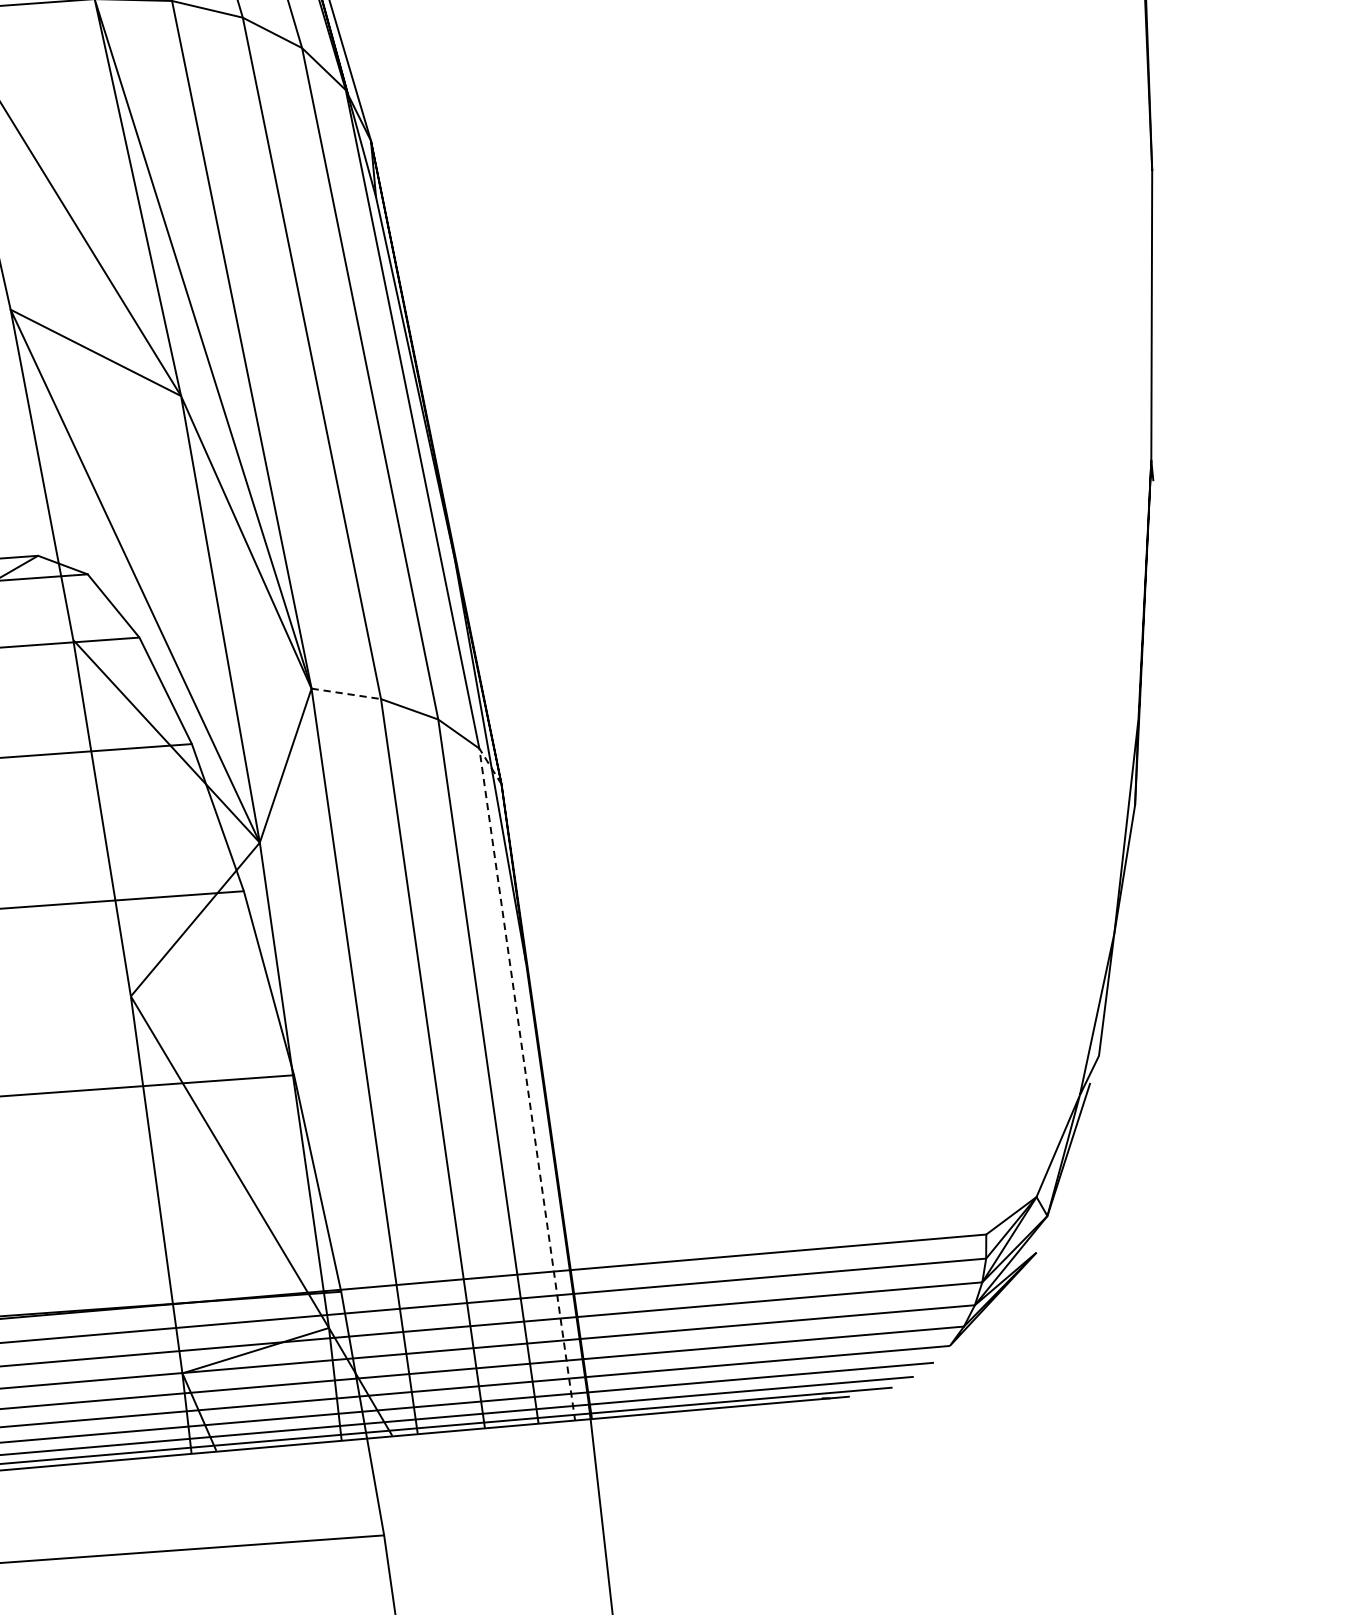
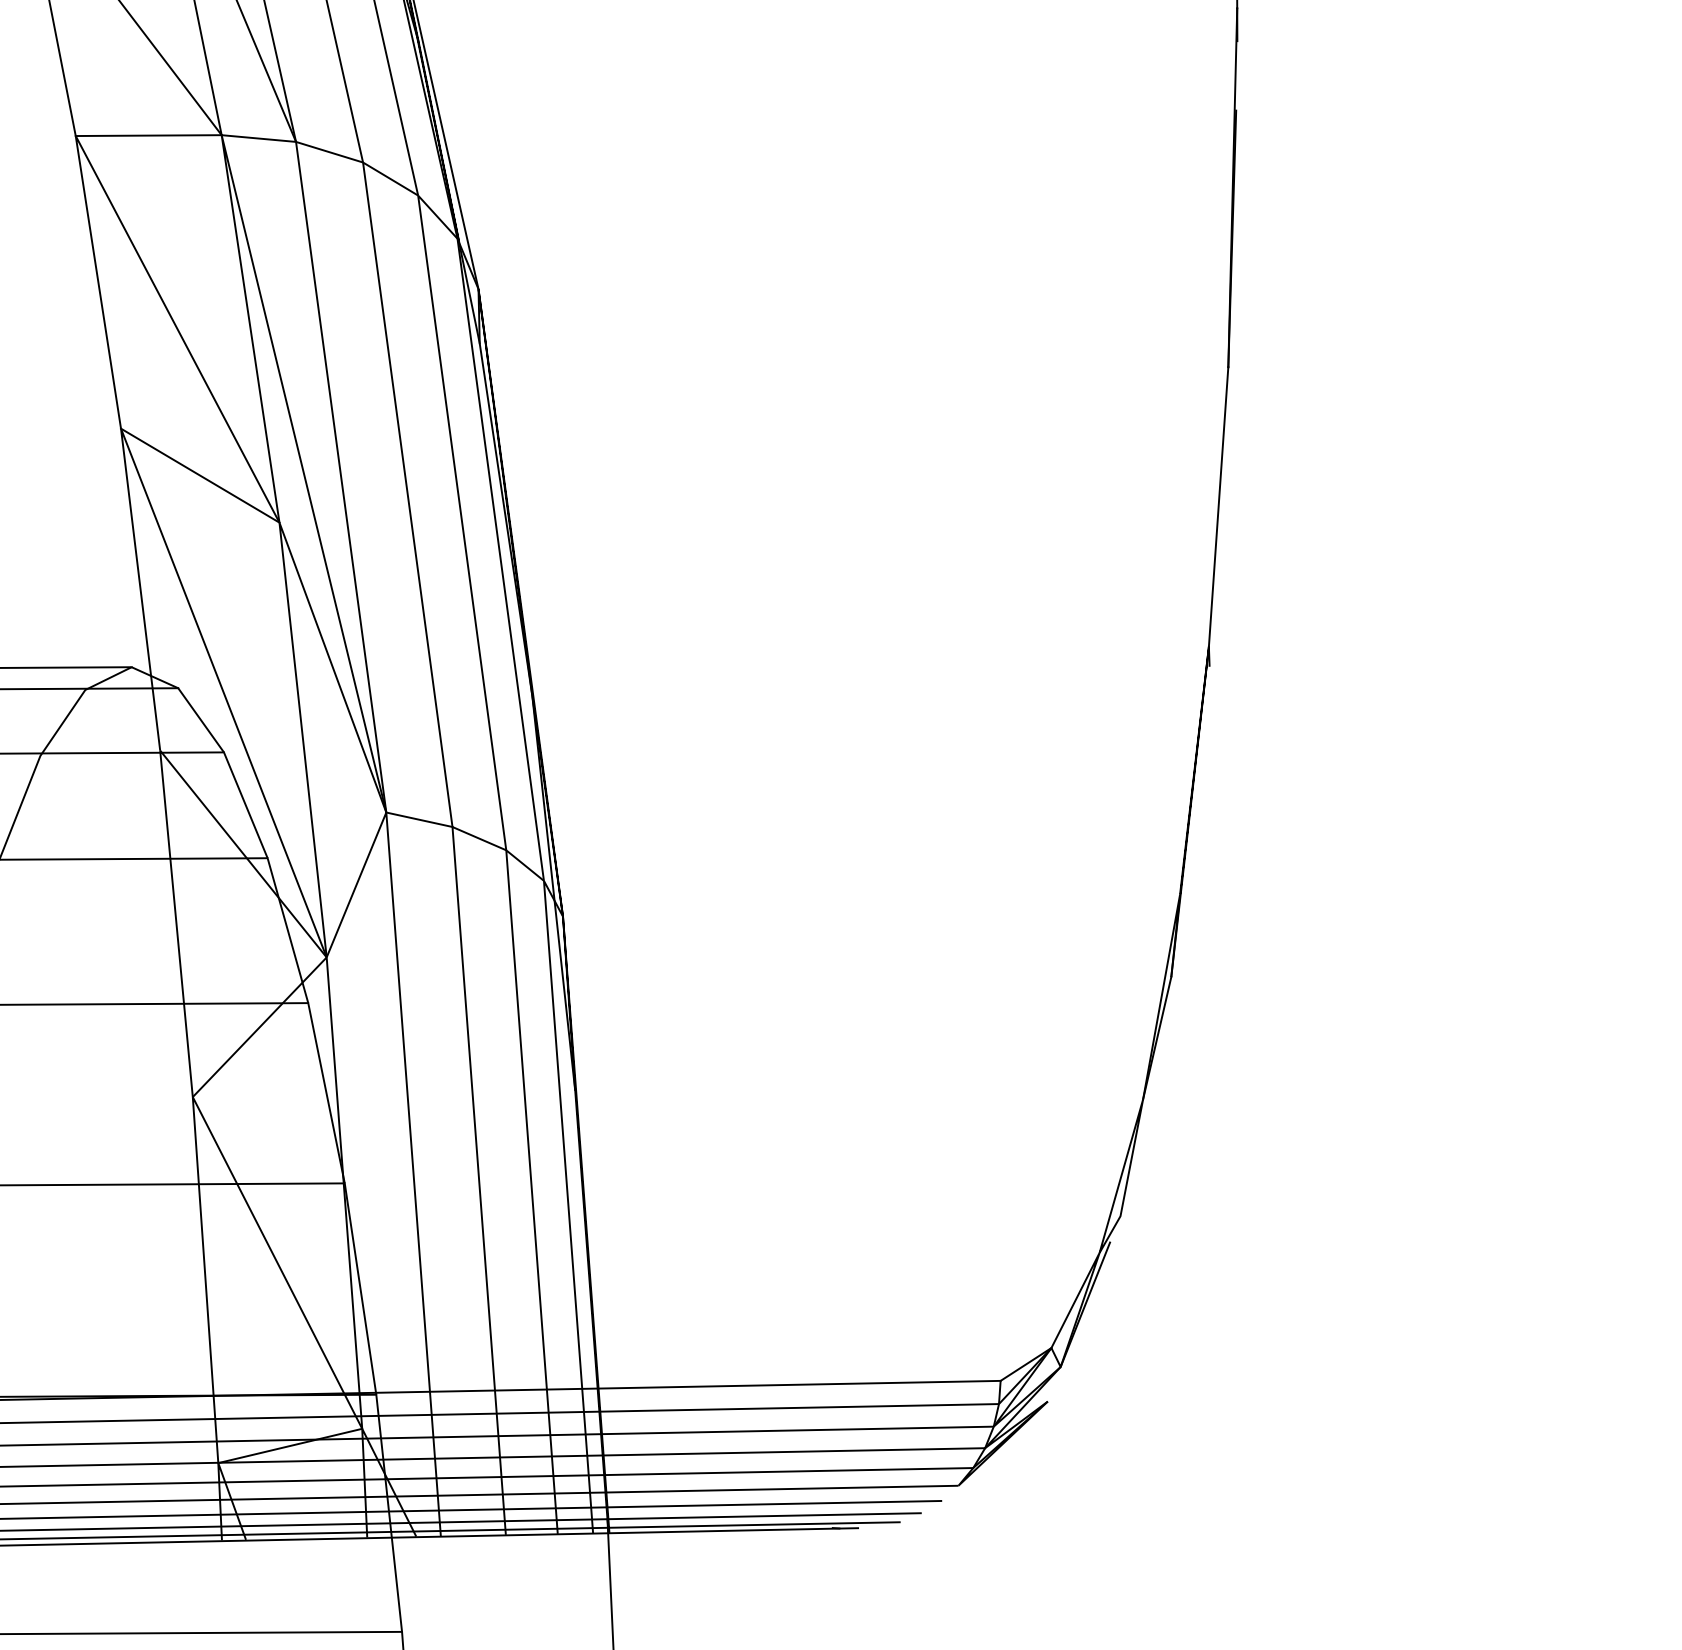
line: (346, 693) -> (419, 819), dashed -> solid
line: (523, 1063) -> (566, 1186), dashed -> solid

